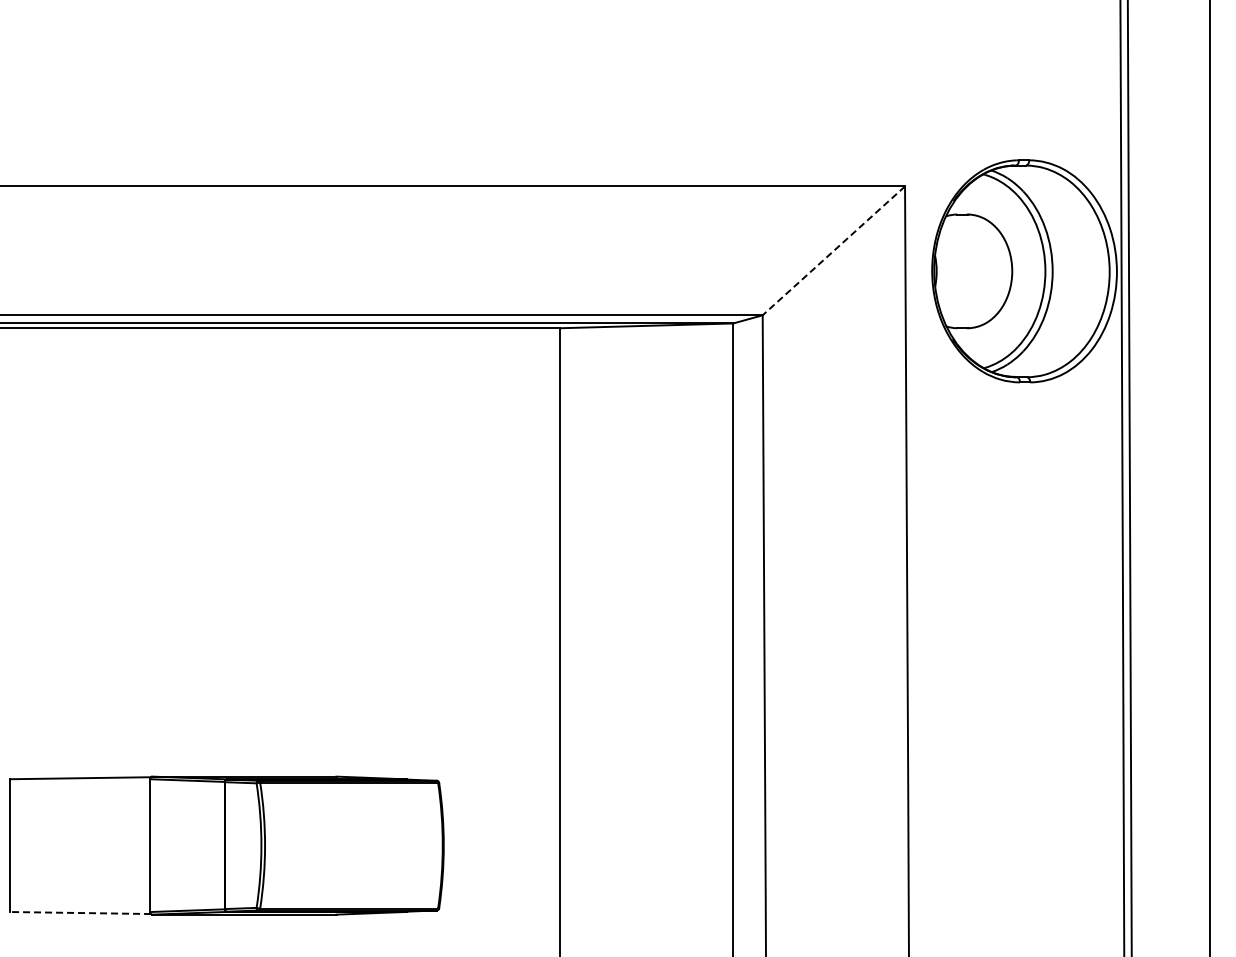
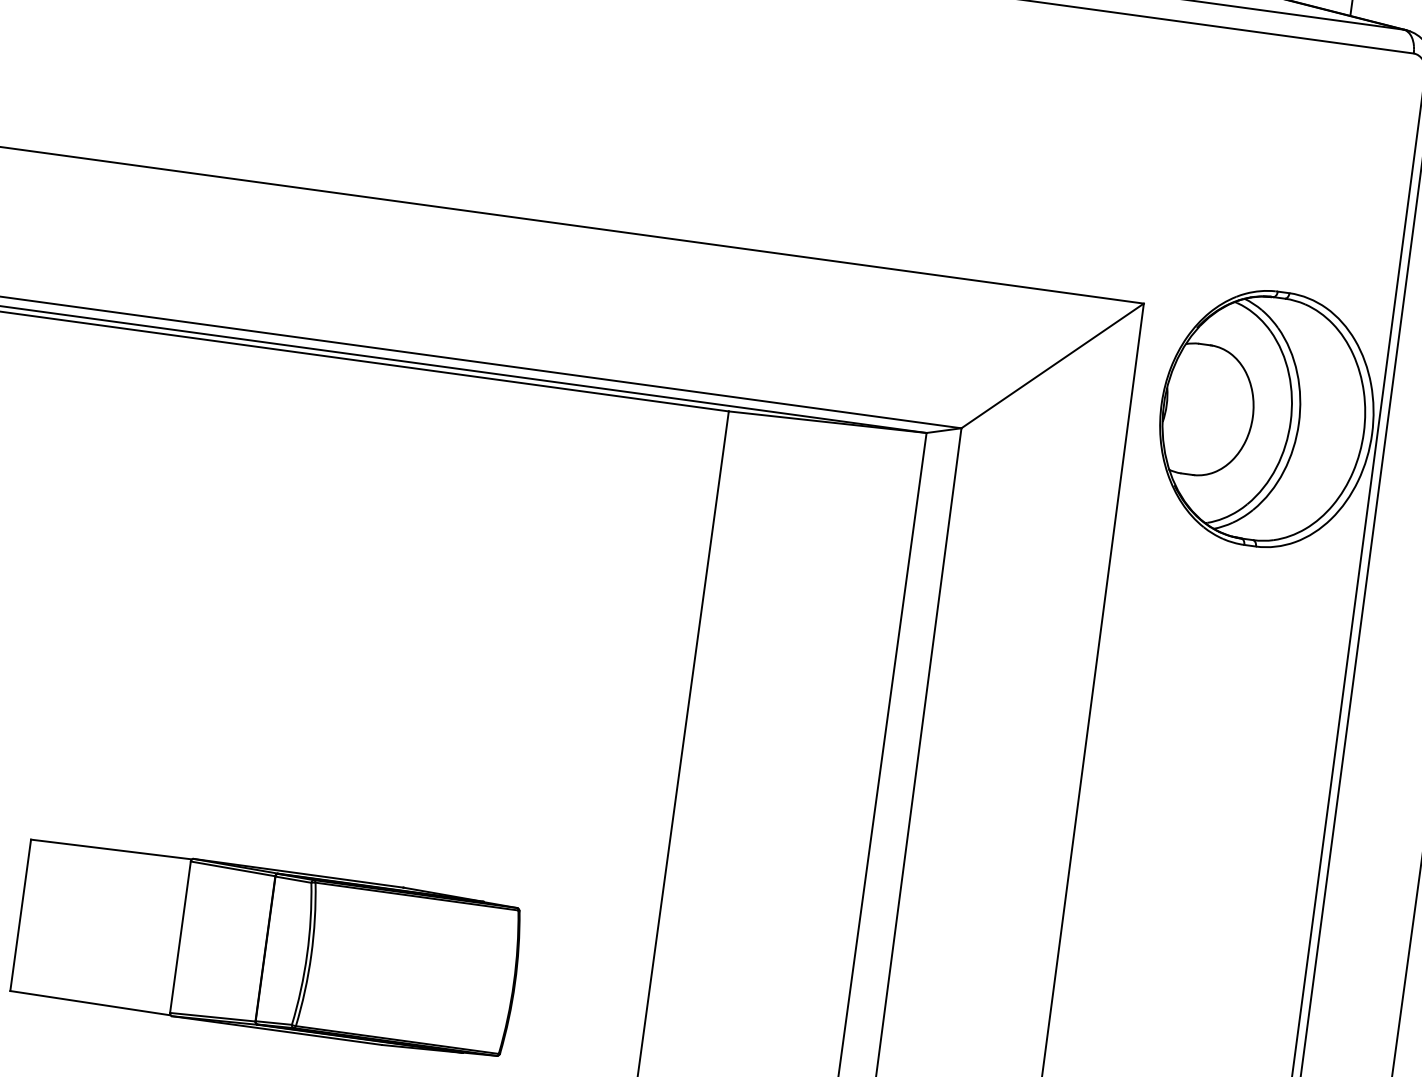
line: (833, 251) -> (1052, 366), dashed -> solid
line: (80, 913) -> (90, 1003), dashed -> solid

